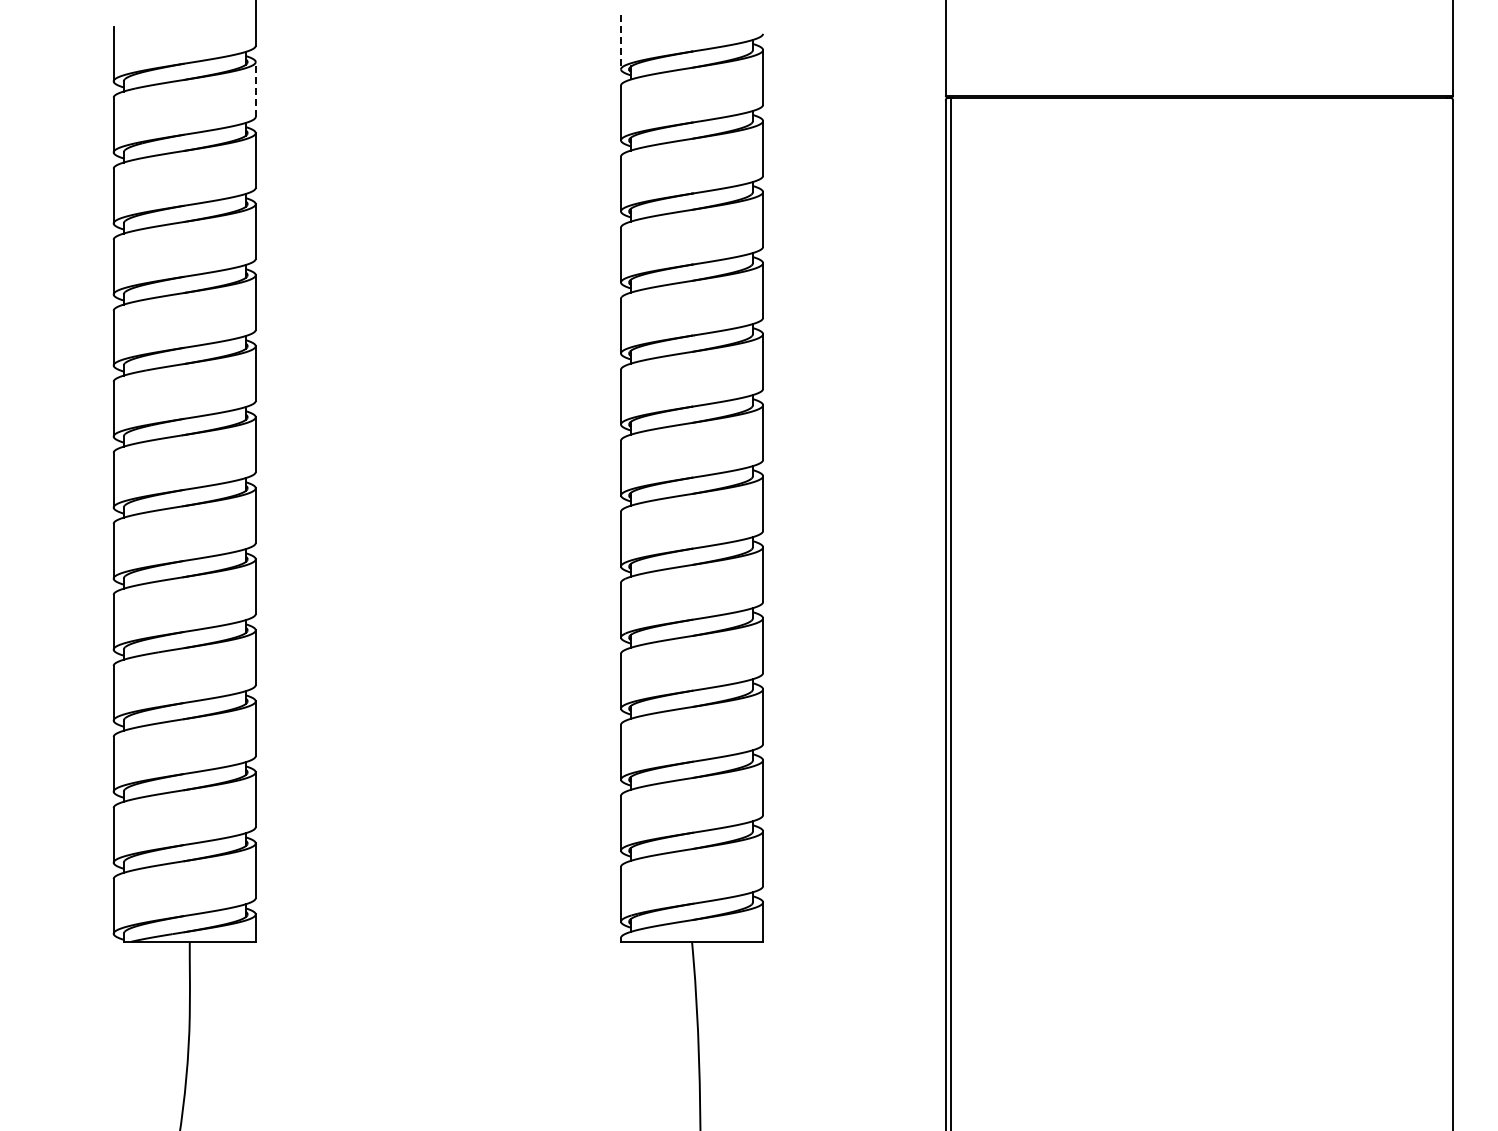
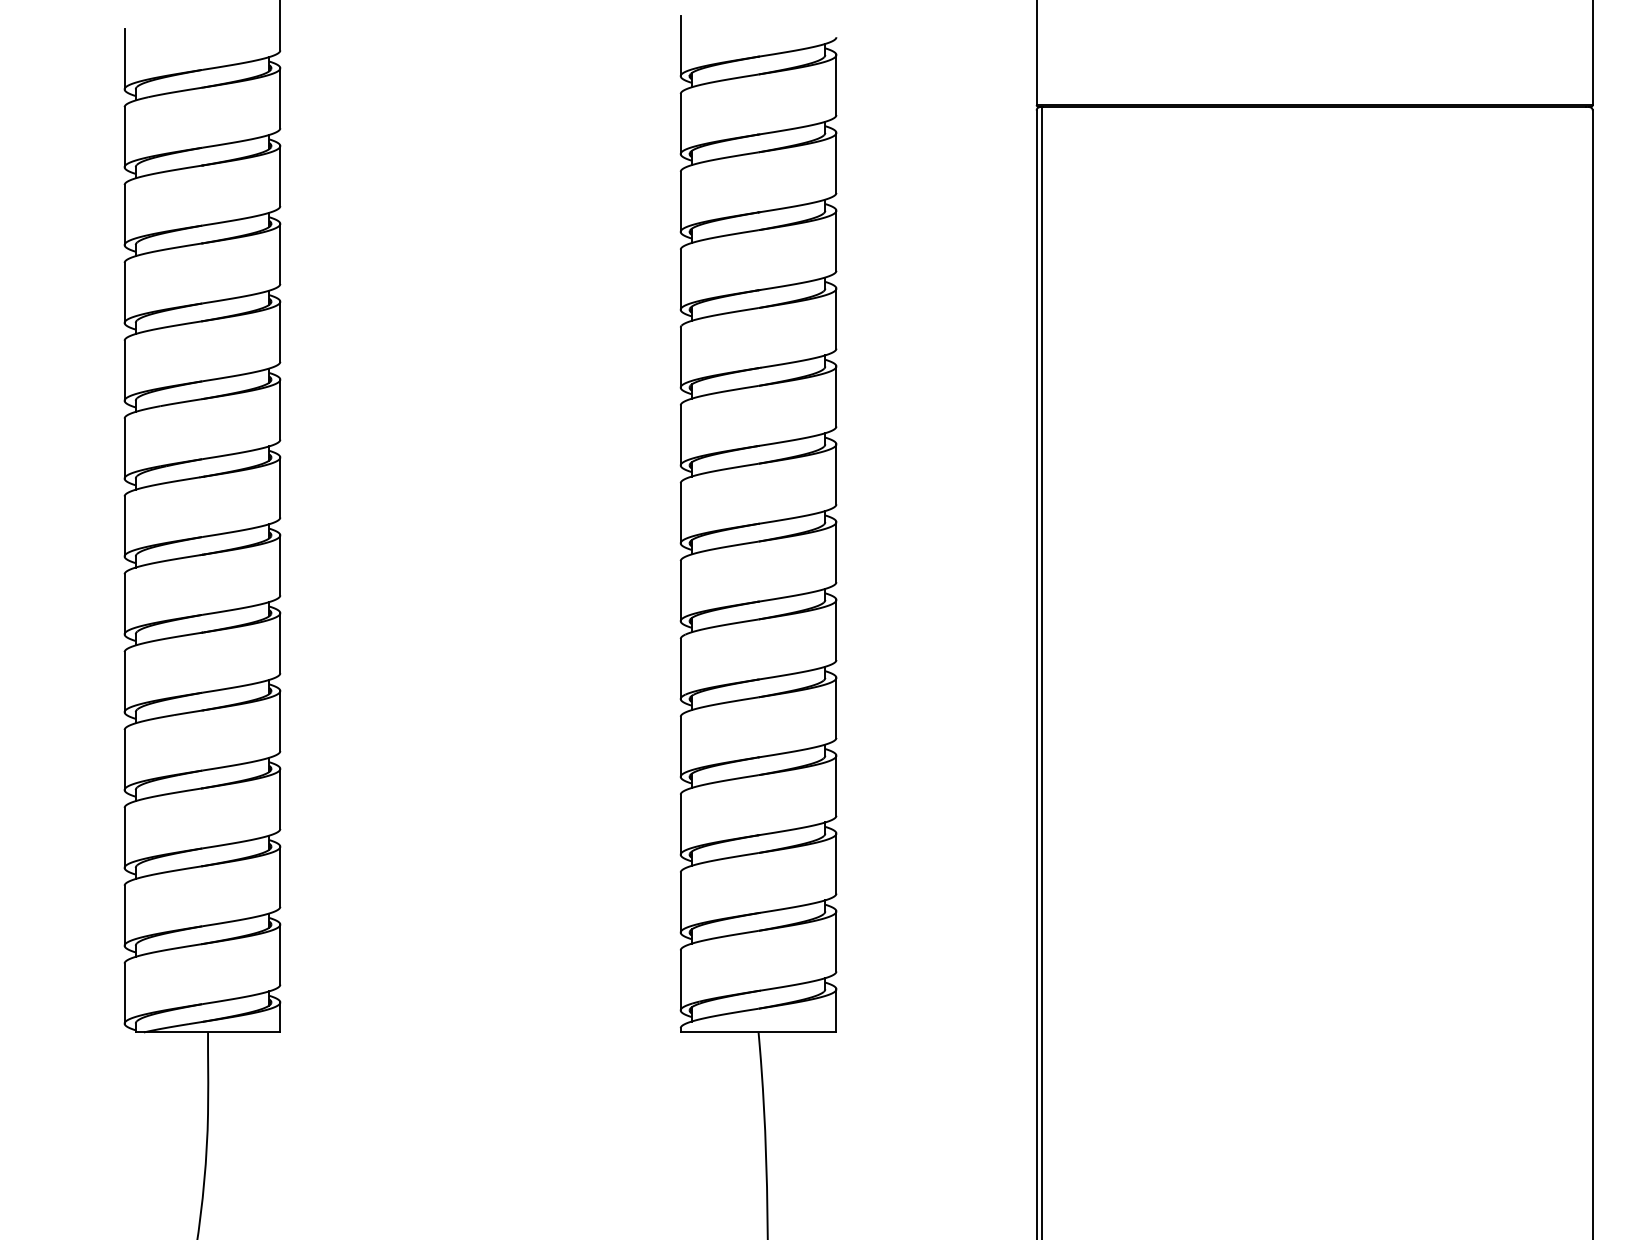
line: (621, 42) -> (681, 46), dashed -> solid
line: (255, 89) -> (280, 98), dashed -> solid

